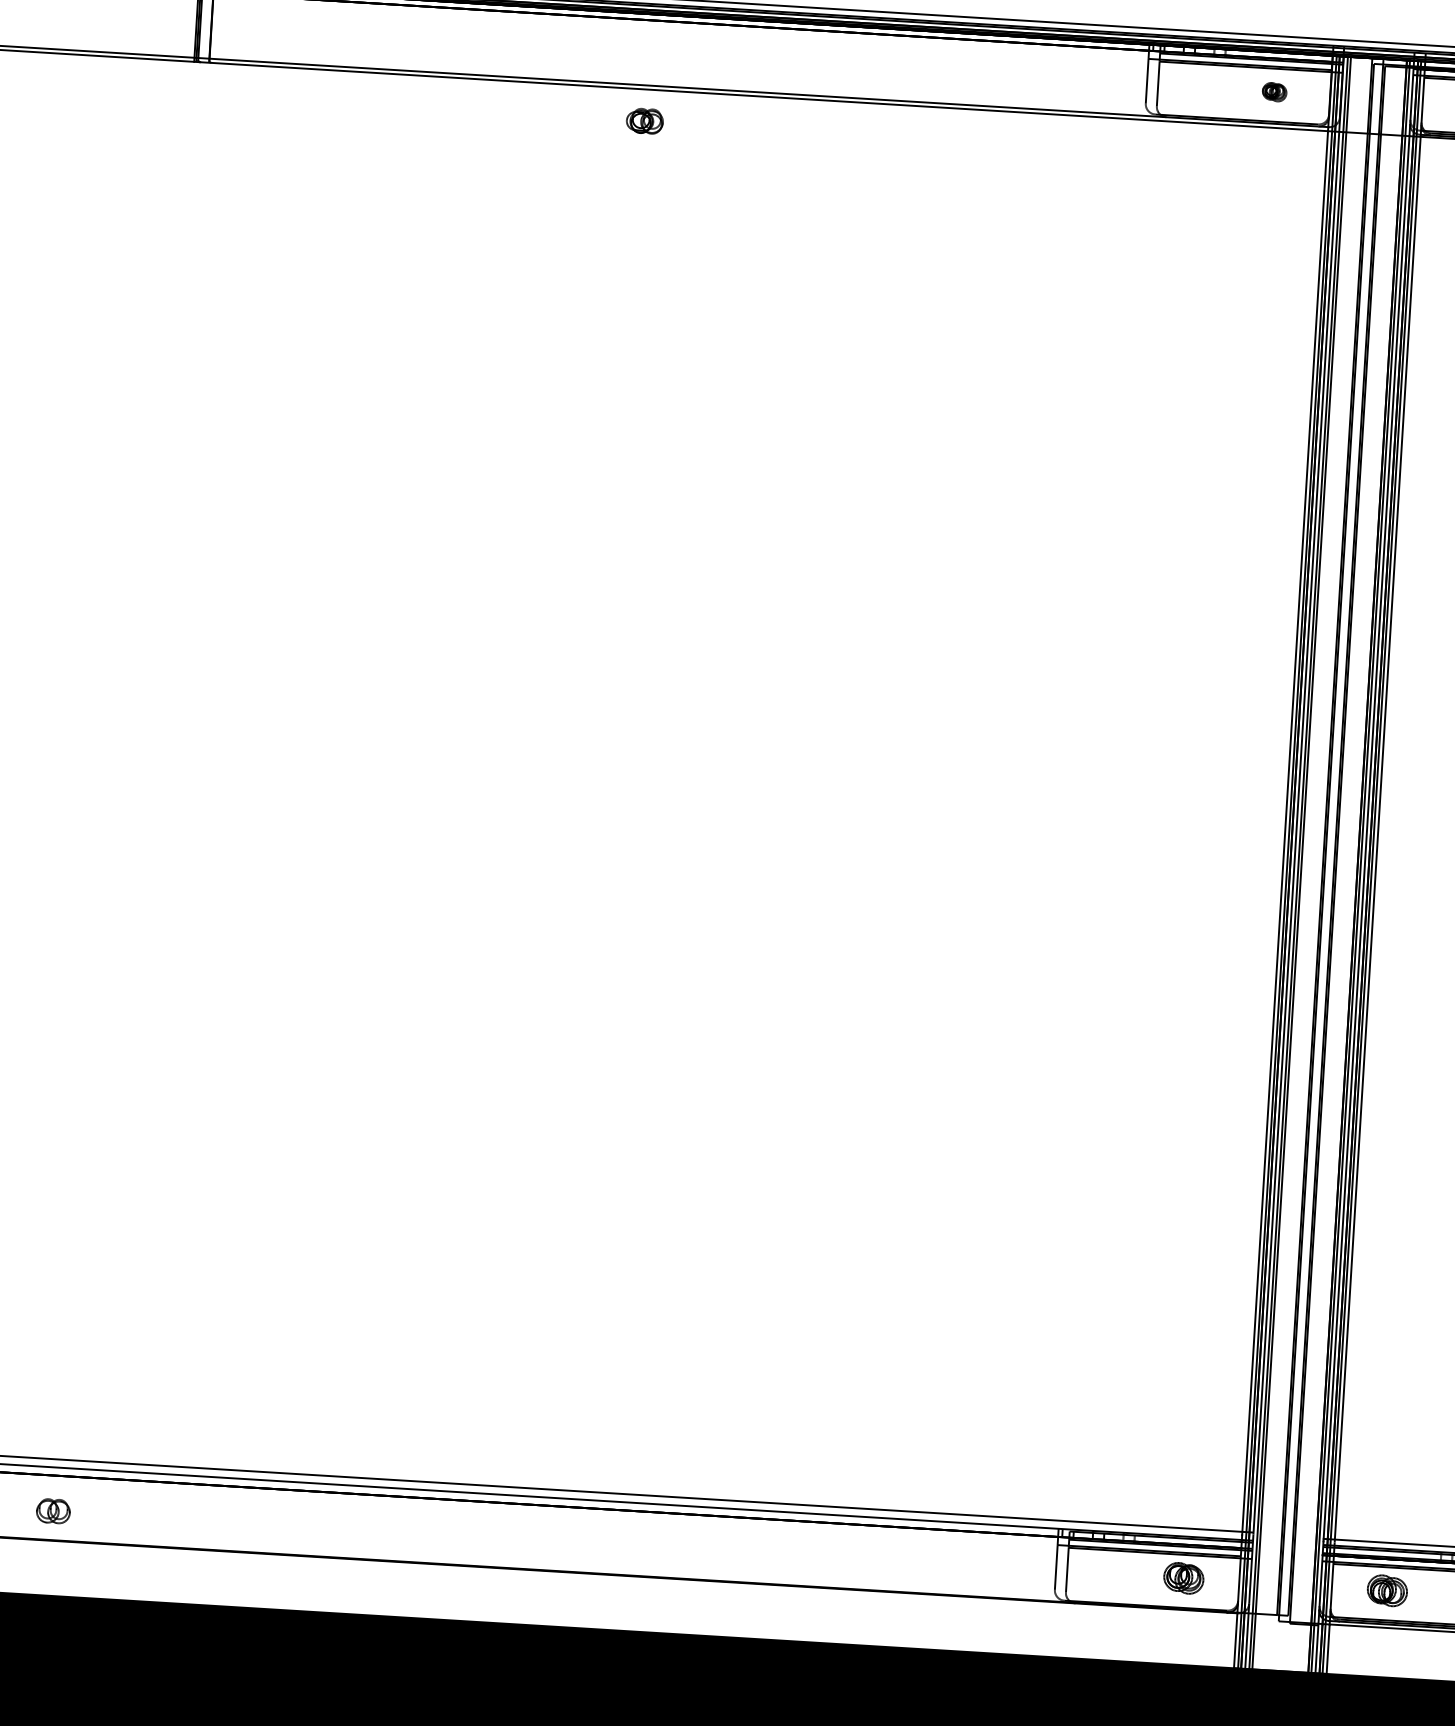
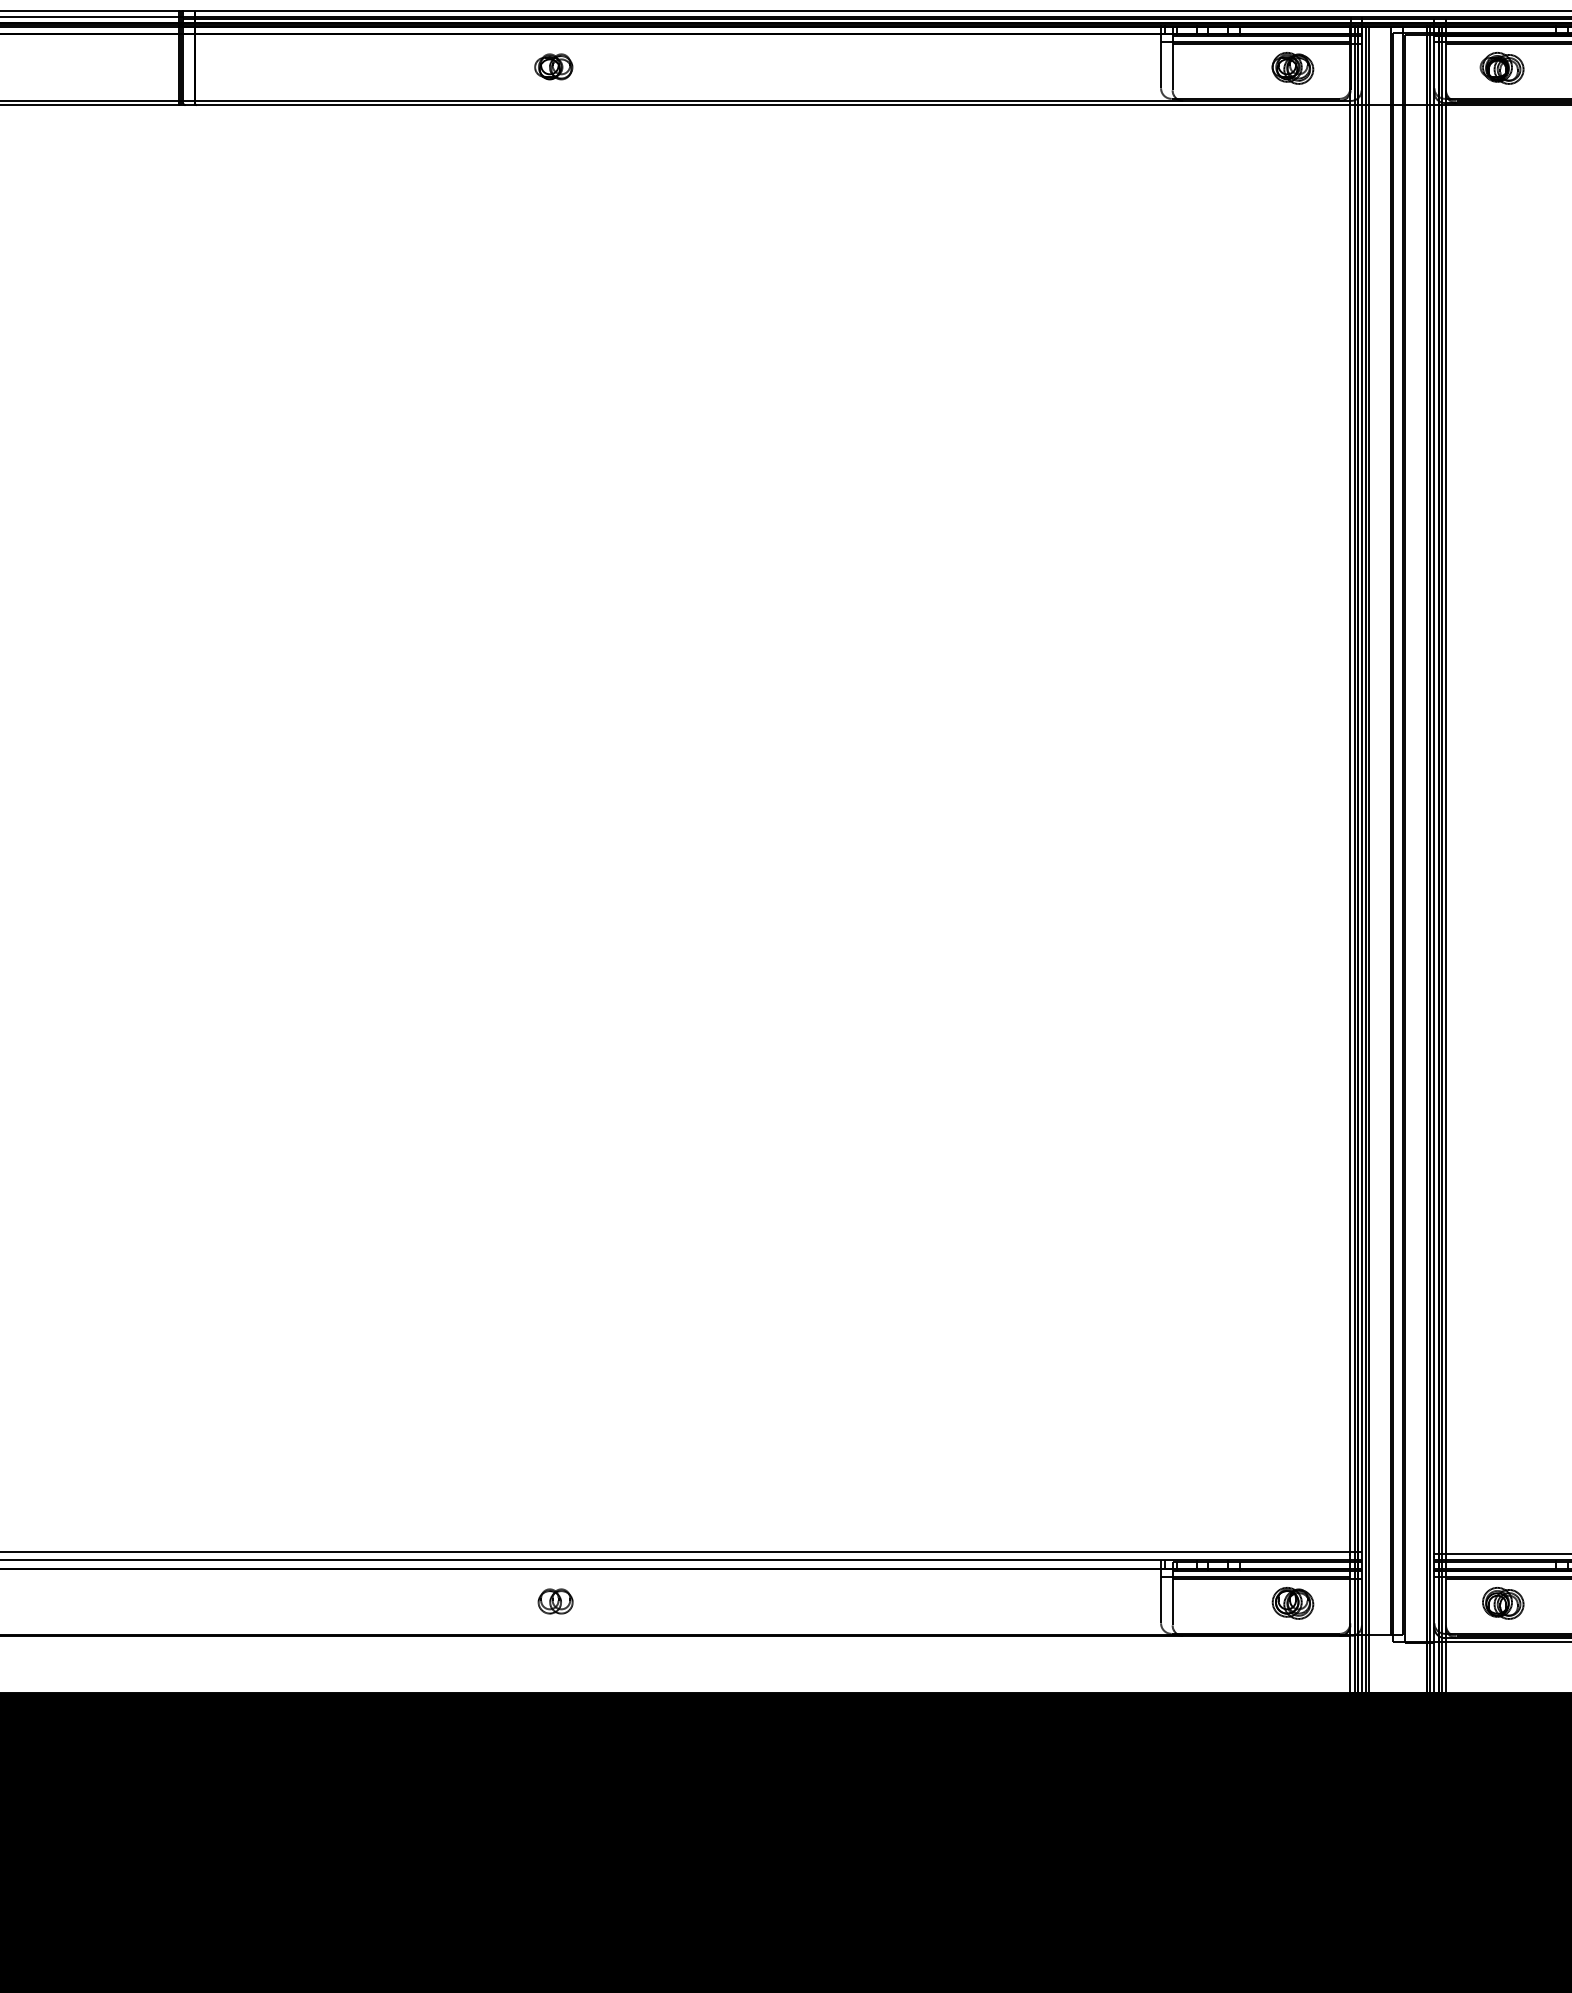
part: (1274, 92) -> (1292, 68), size x1.67
part: (644, 120) -> (553, 66), moved
part: (53, 1511) -> (555, 1601), moved

